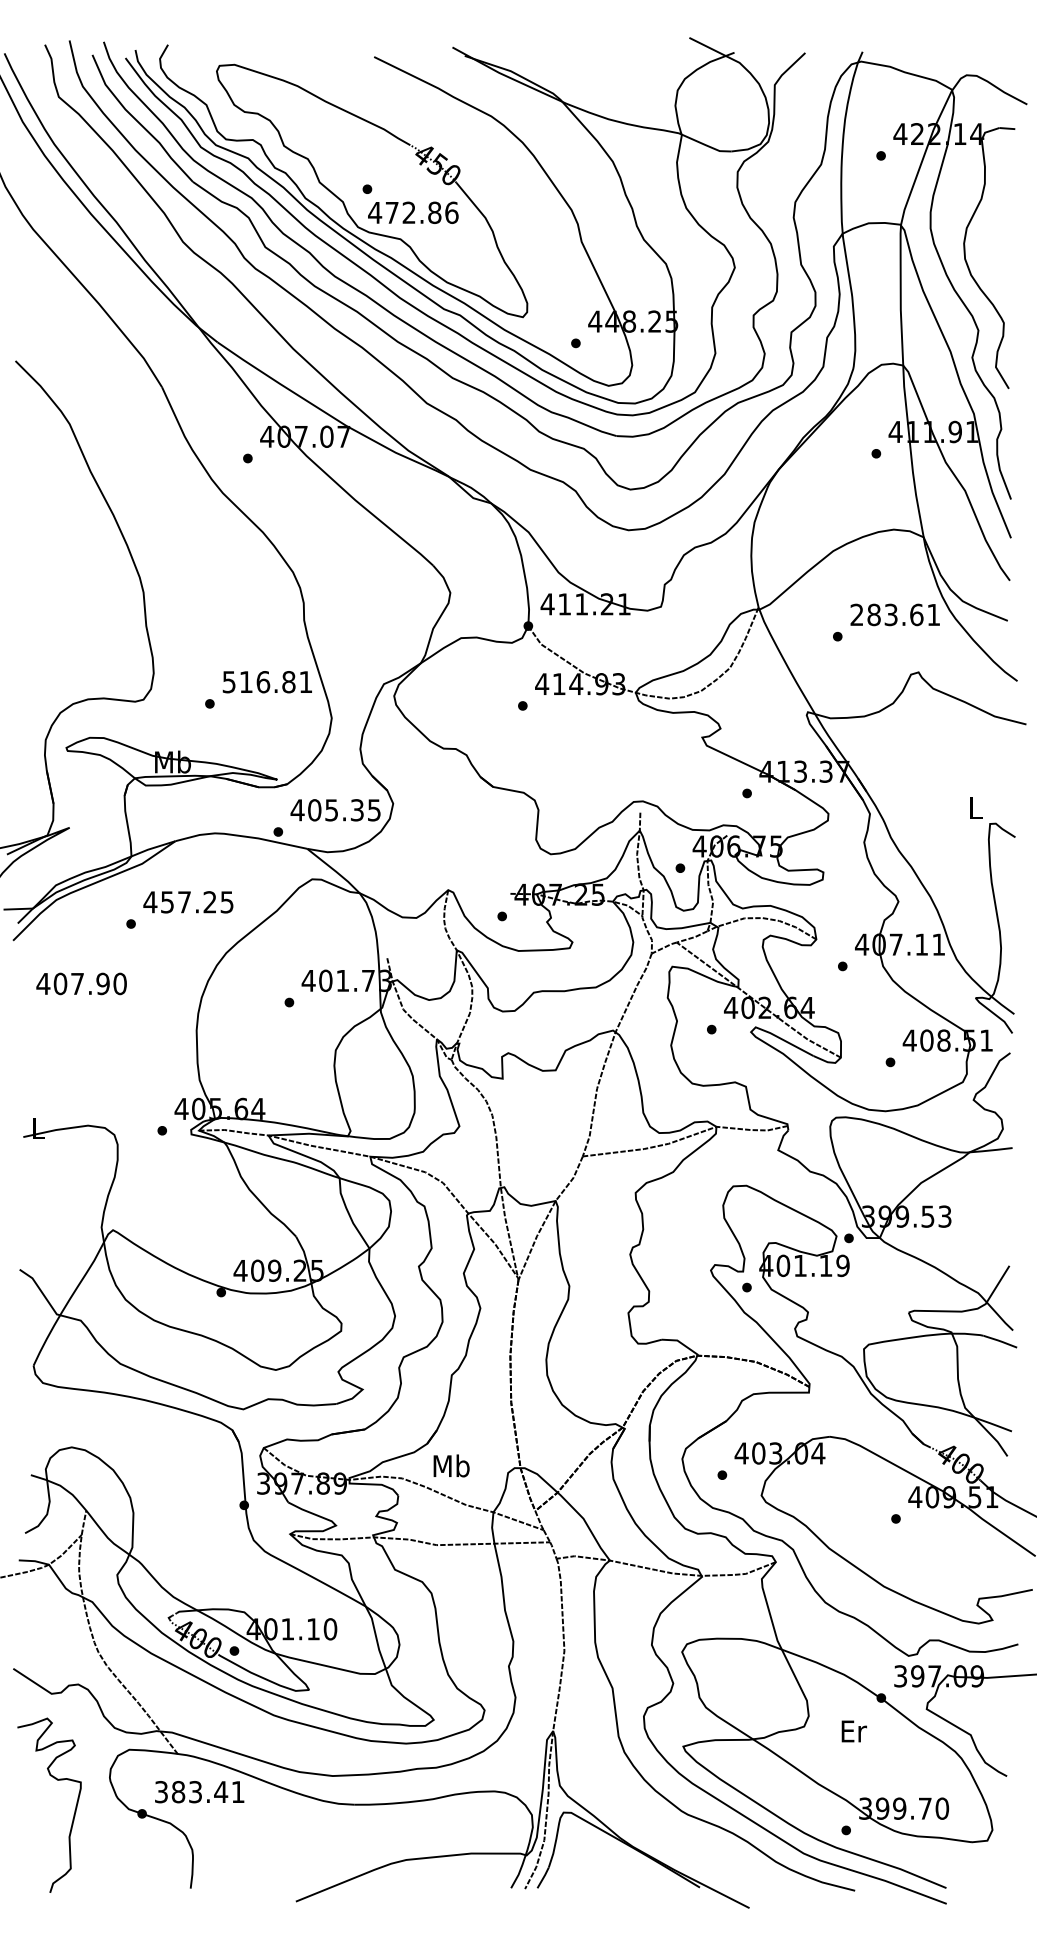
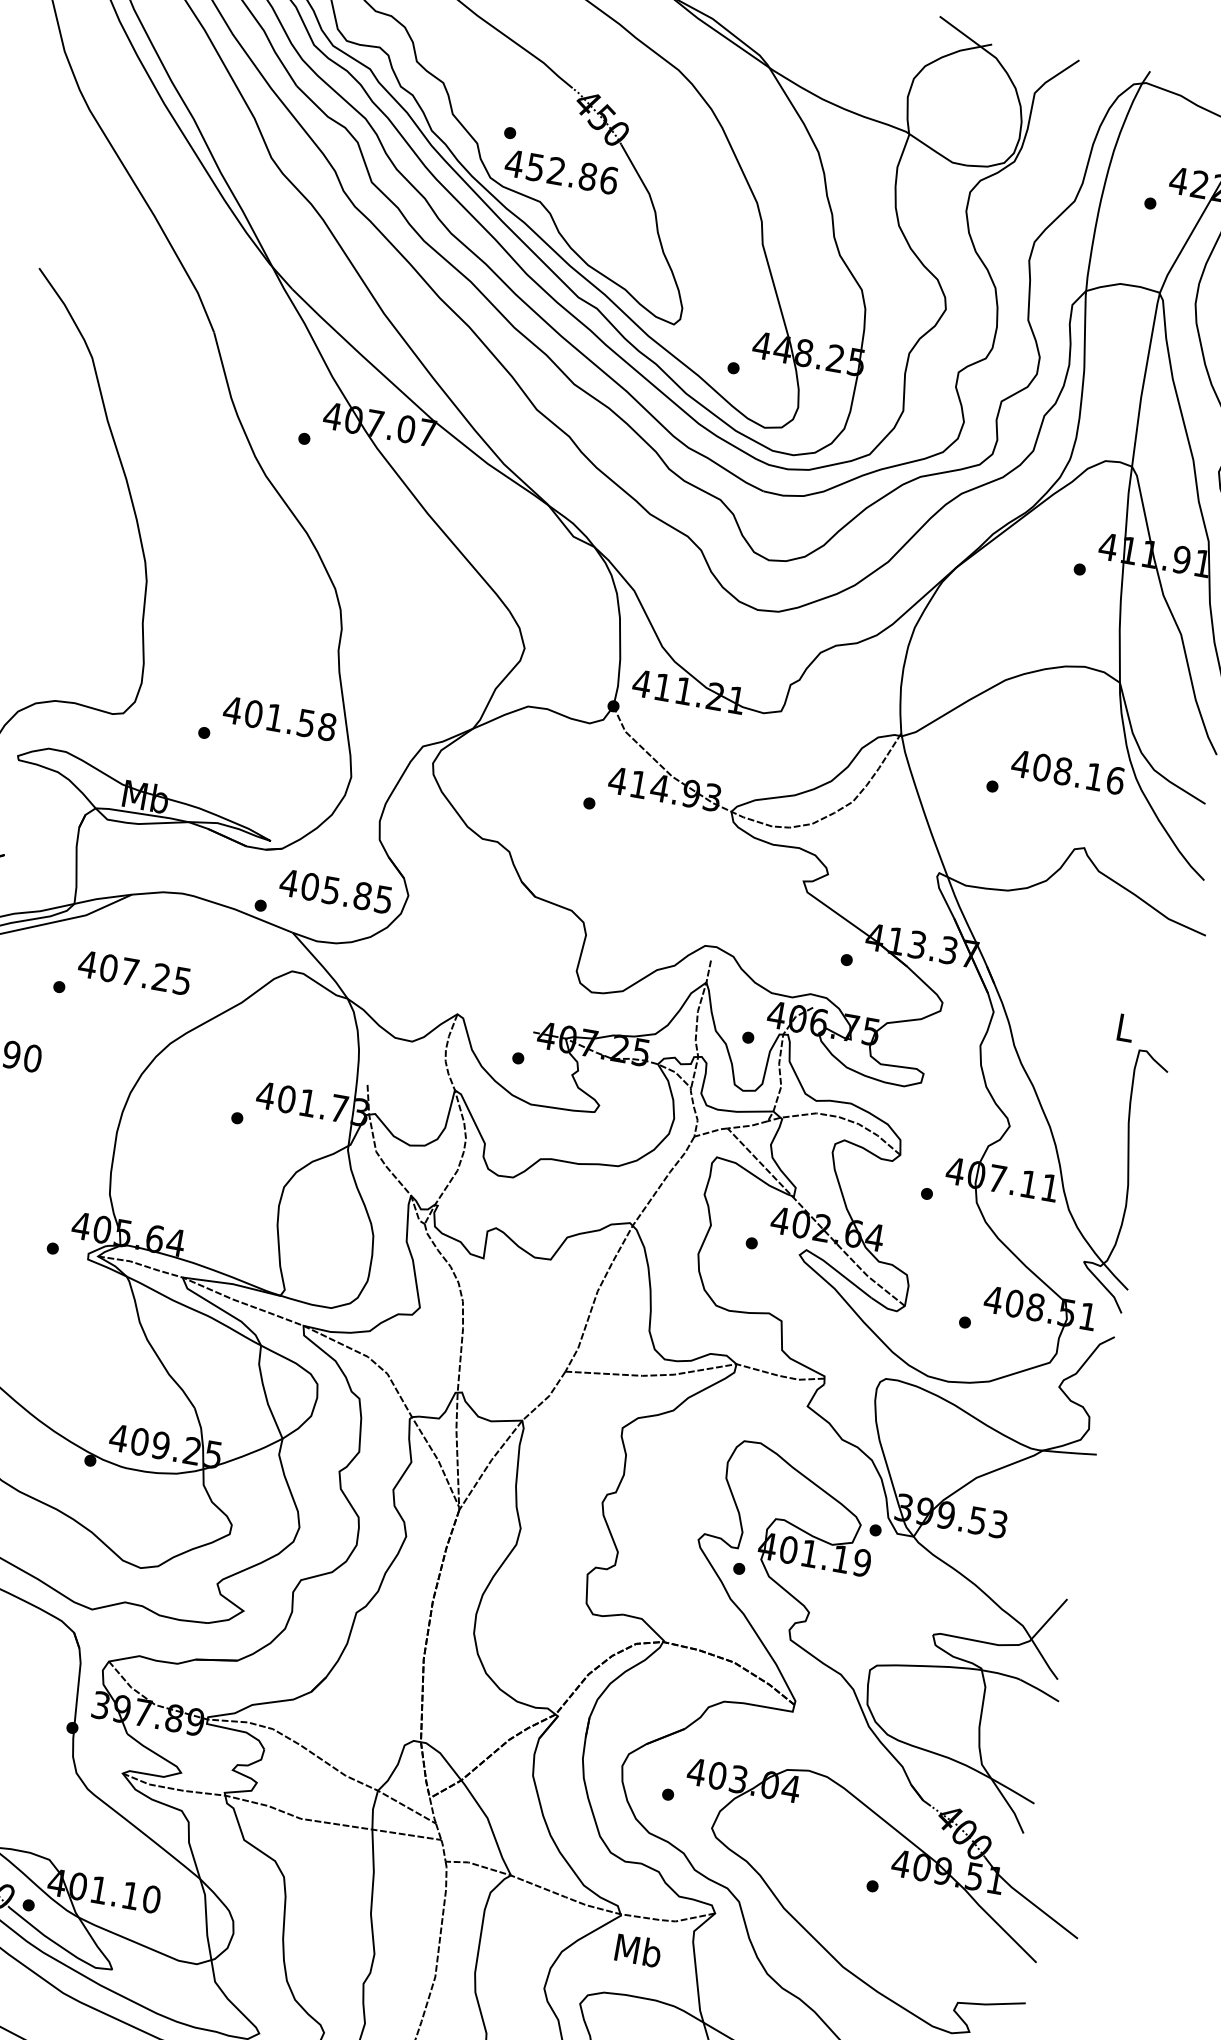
text: (391, 213) -> (534, 168), 472.86 -> 452.86
text: (895, 614) -> (1068, 771), 283.61 -> 408.16
text: (267, 682) -> (279, 719), 516.81 -> 401.58
text: (356, 810) -> (361, 896), 405.35 -> 405.85
text: (167, 902) -> (108, 968), 457.25 -> 407.25
text: (451, 1465) -> (638, 1949), moved

